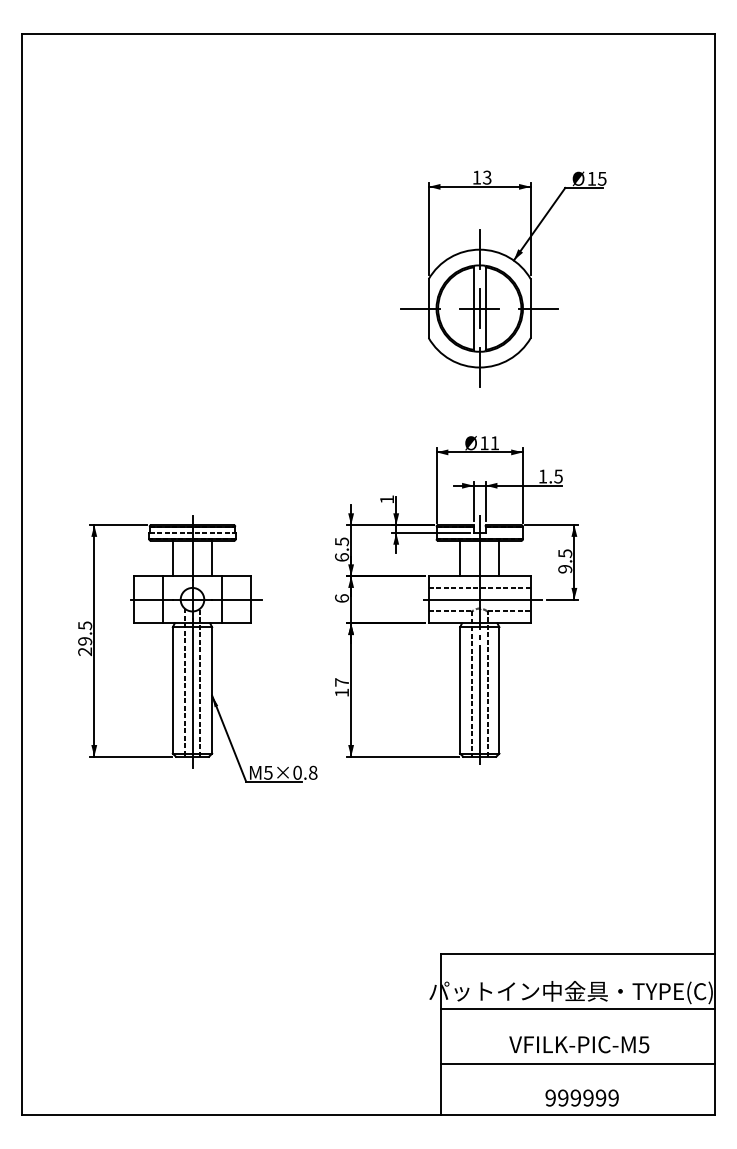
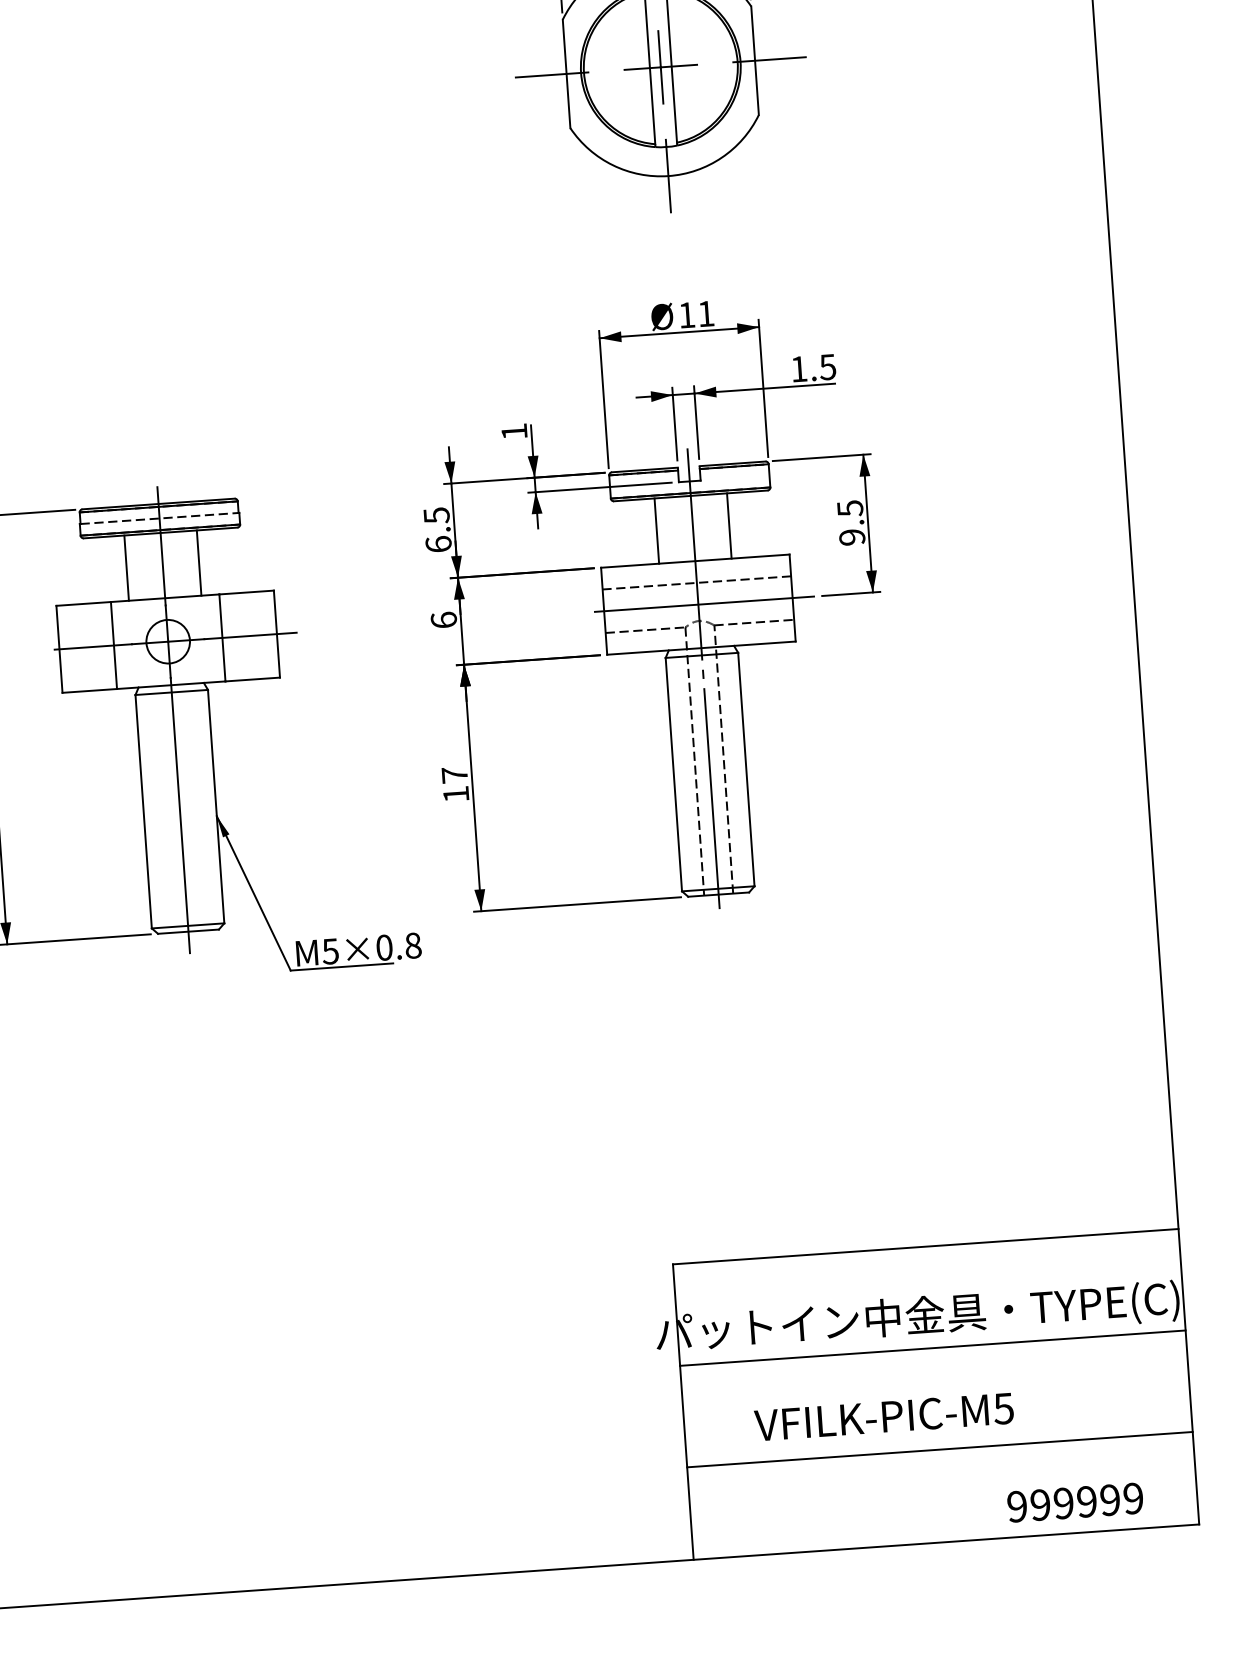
line: (184, 682) -> (164, 795), removed
line: (200, 682) -> (193, 793), removed
text: (579, 1044) -> (884, 1416), moved
text: (581, 1097) -> (1074, 1501), moved

